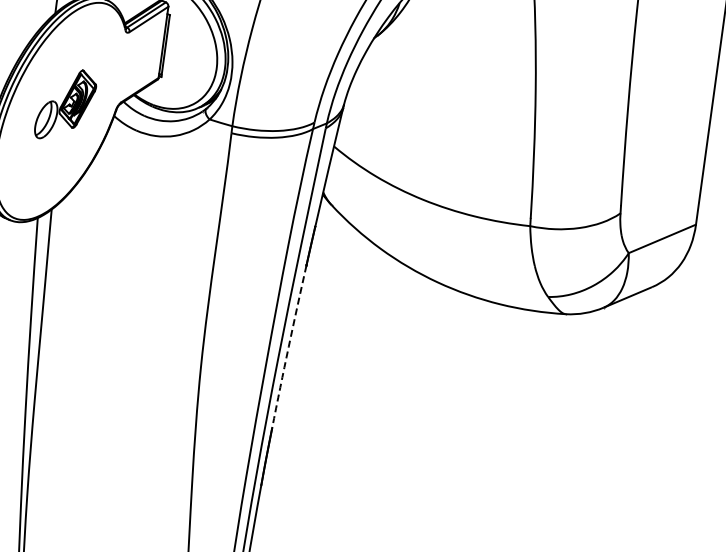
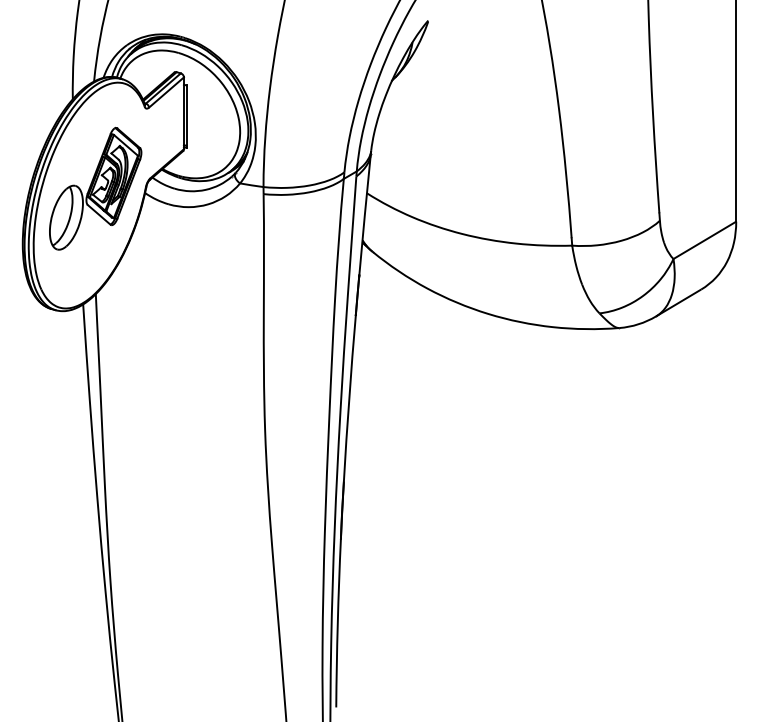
part: (65, 104) -> (95, 188), size x1.67
arc: (288, 347) -> (349, 398), dashed -> solid

